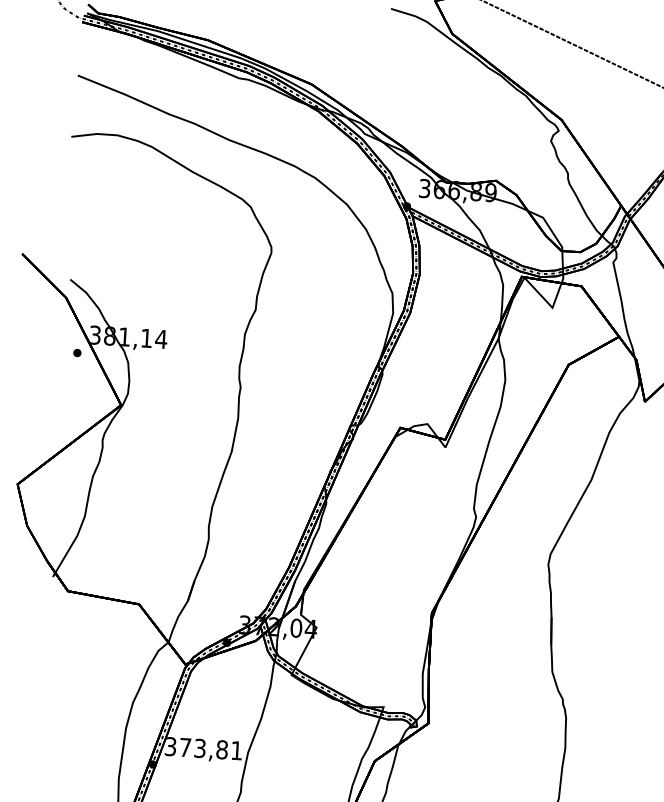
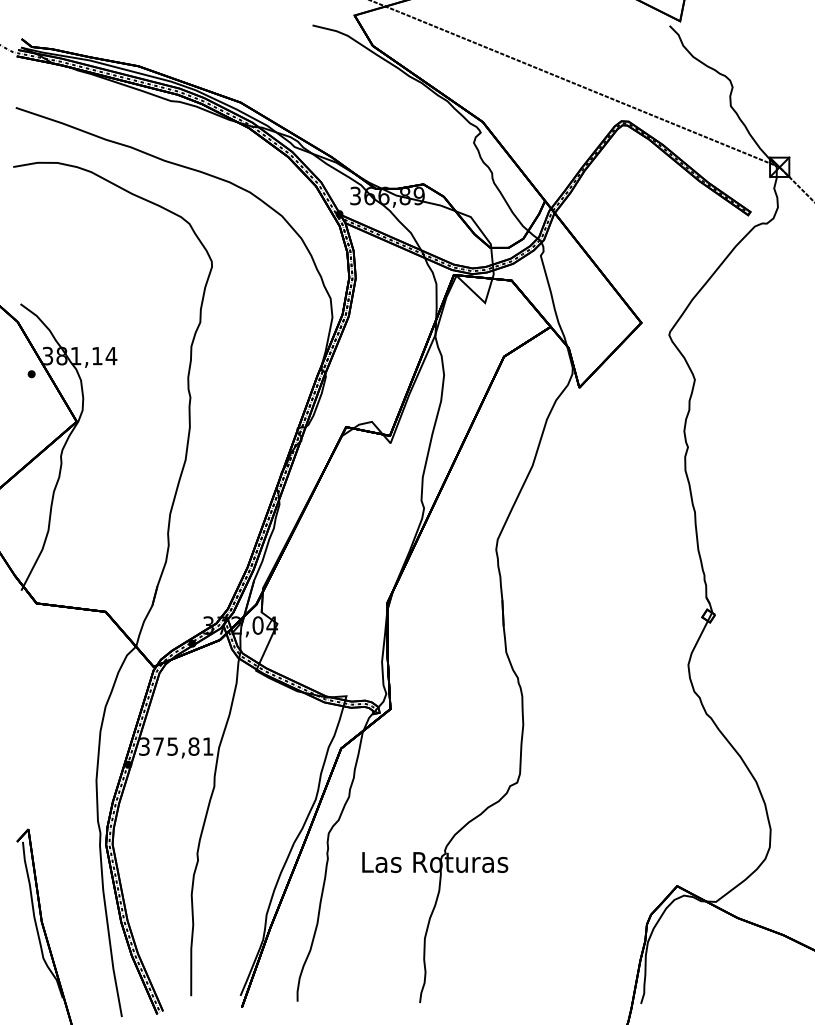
text: (200, 748) -> (173, 746), 373,81 -> 375,81

